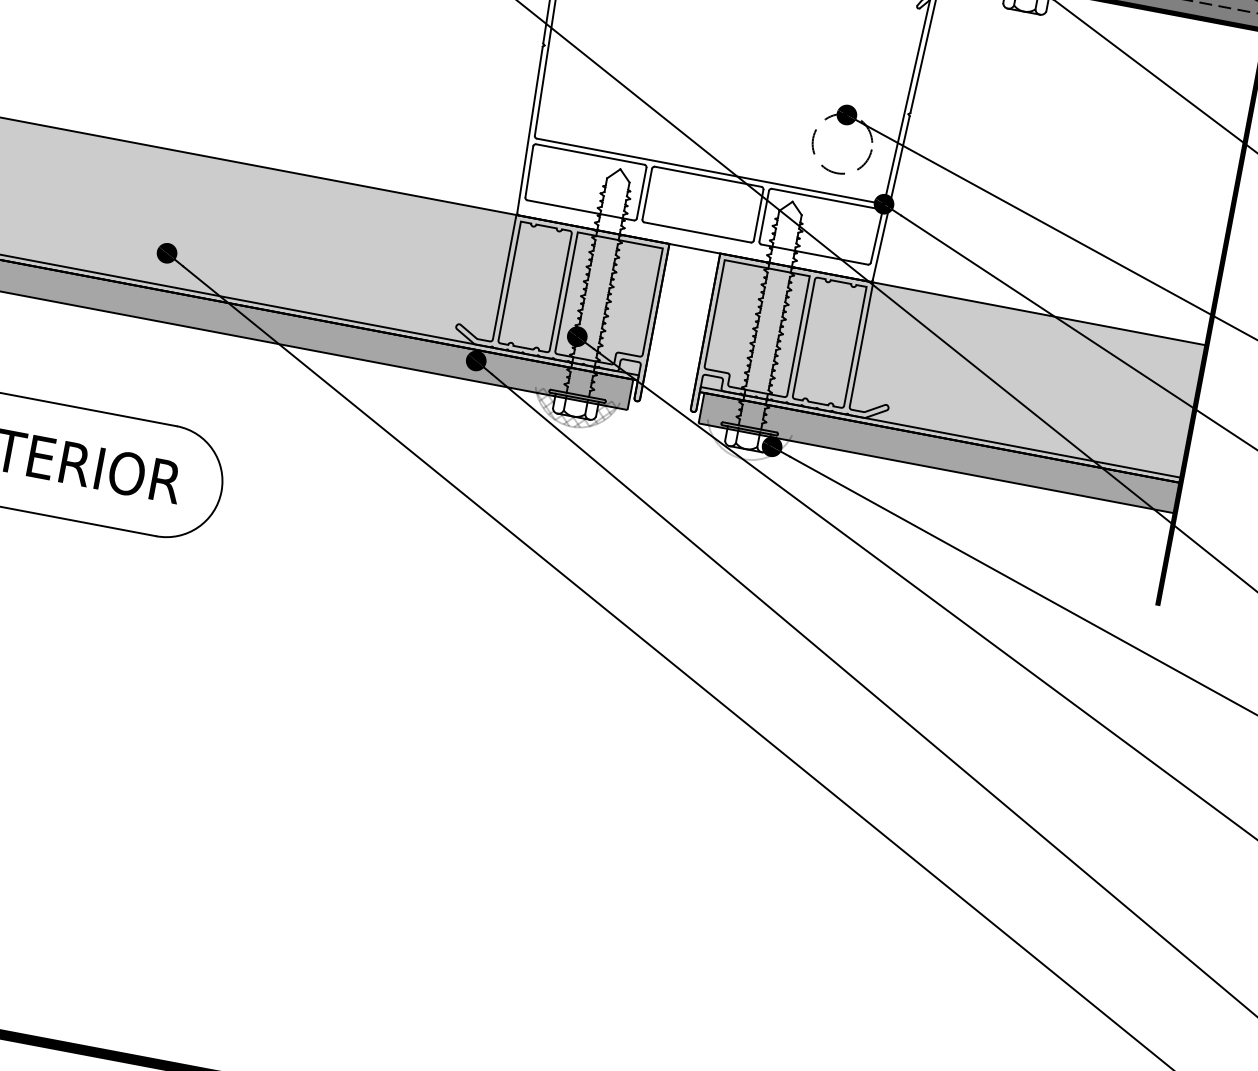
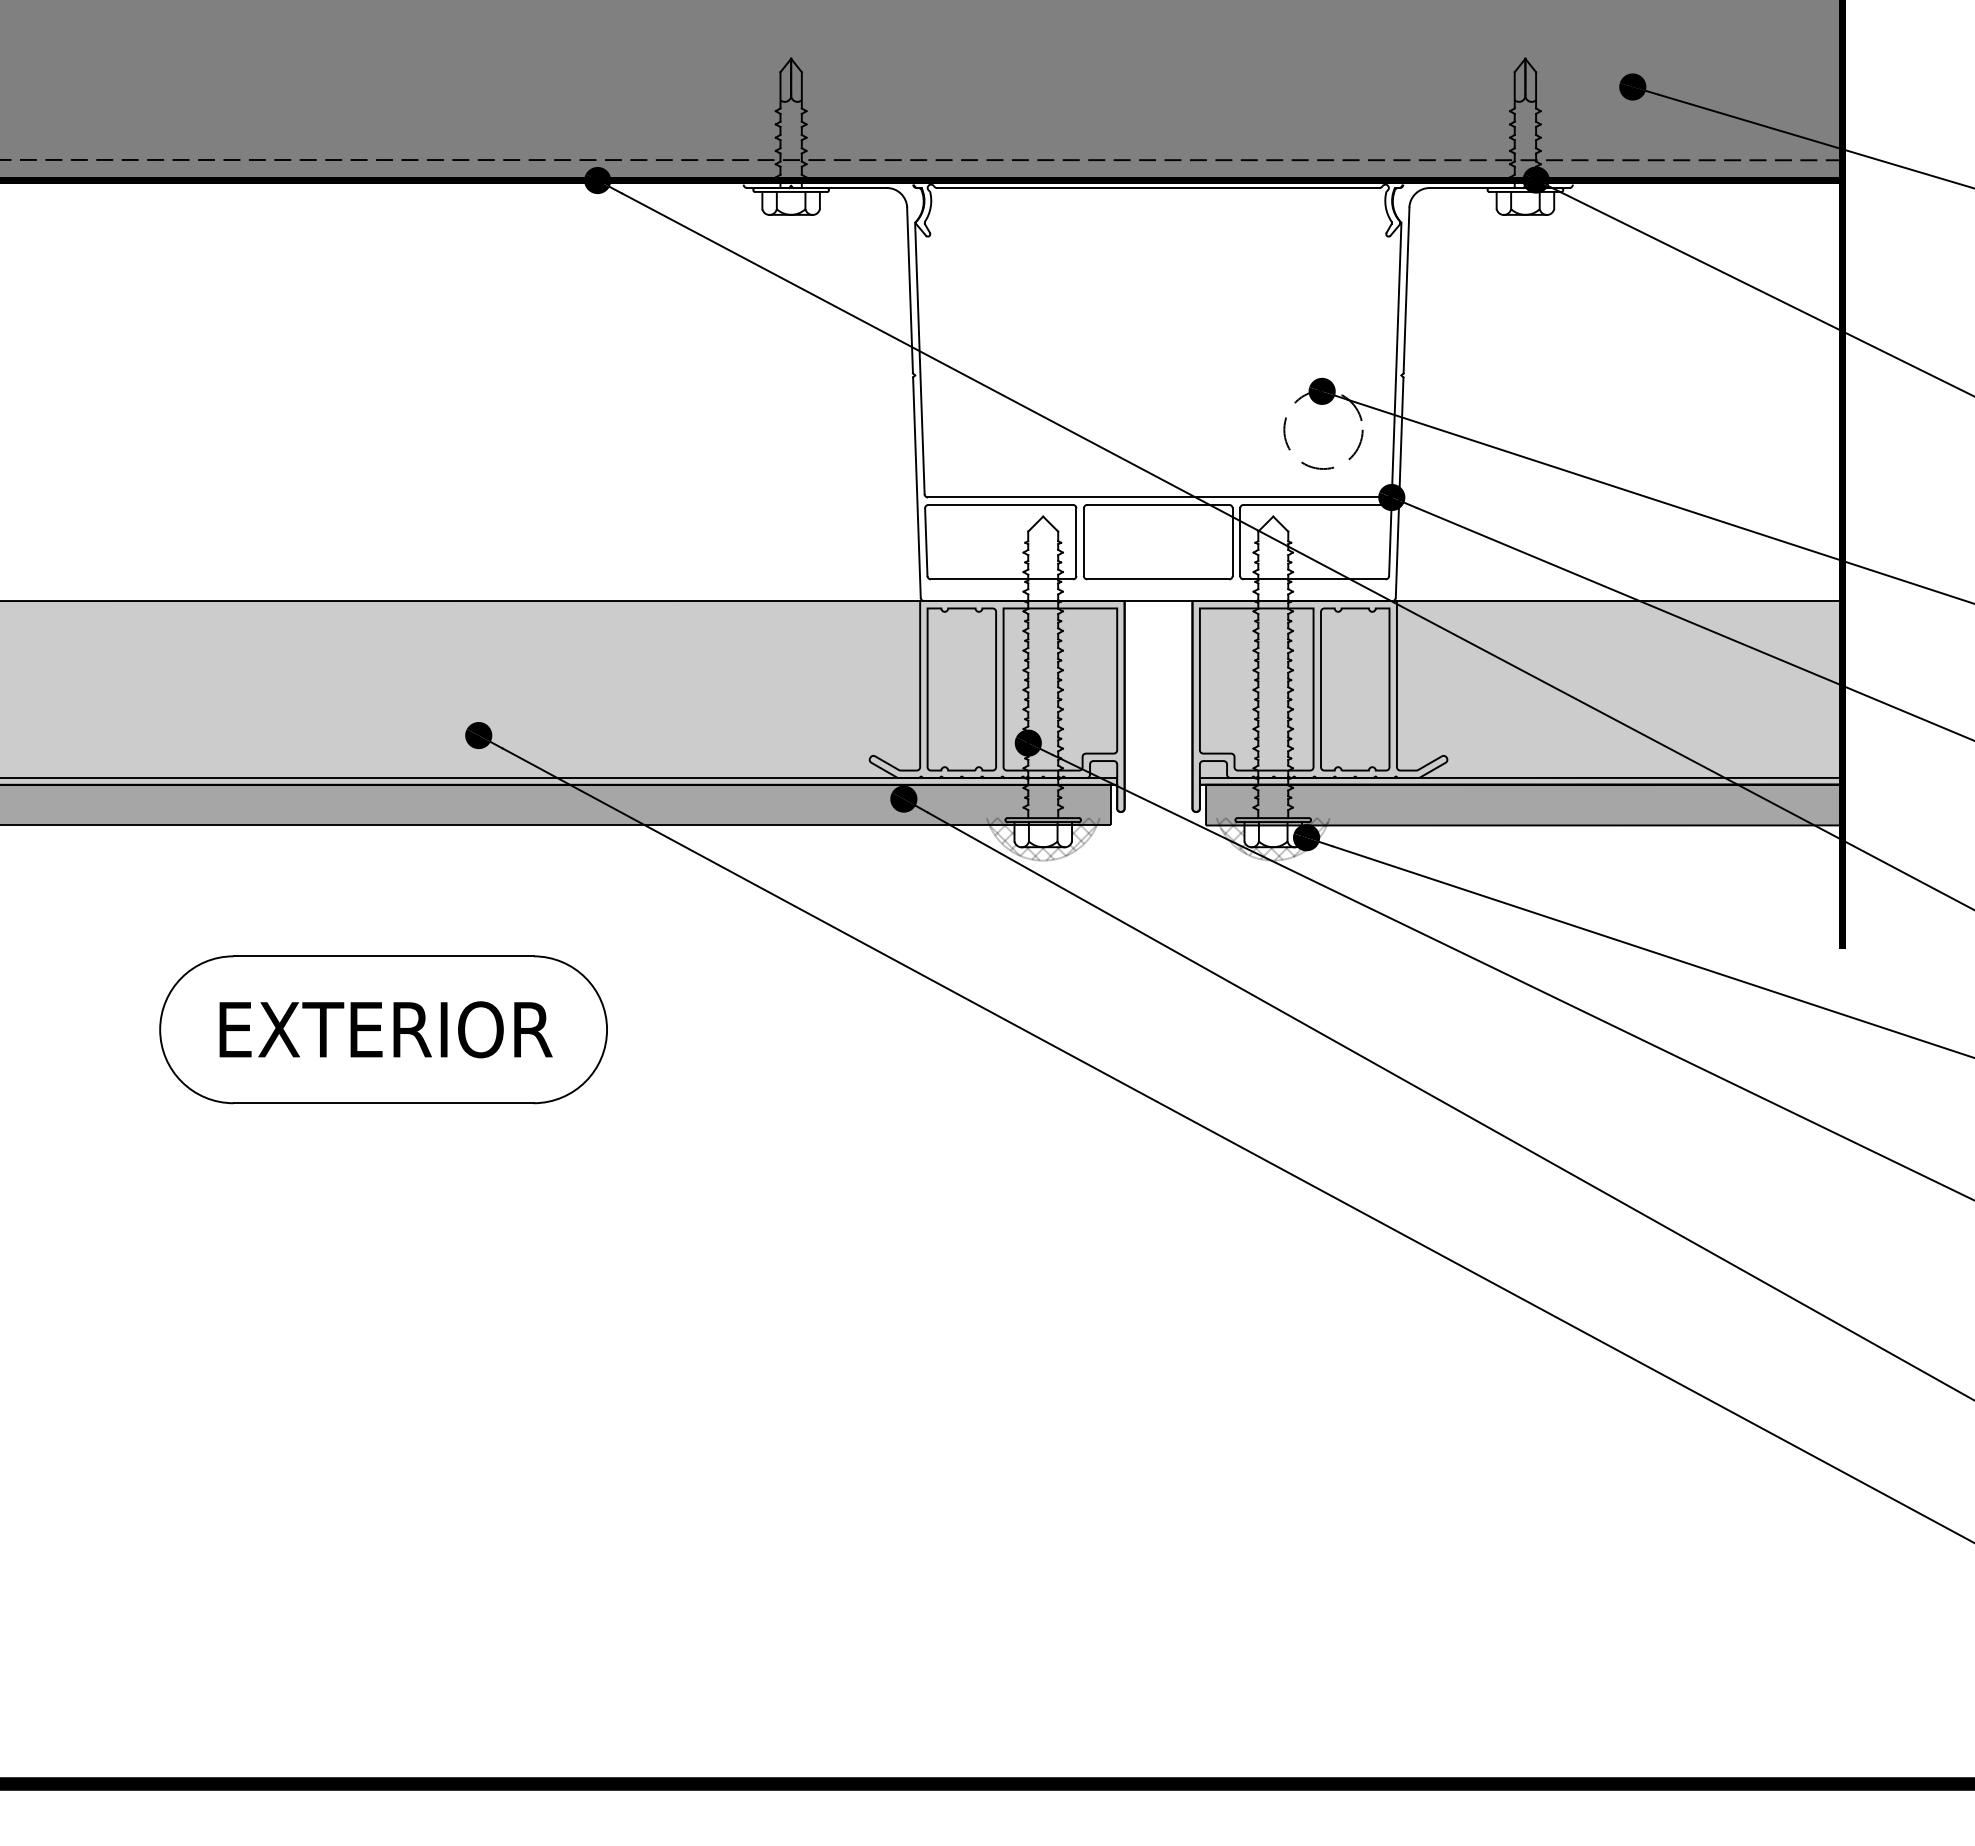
hatch: (747, 443) -> (1273, 839), added

